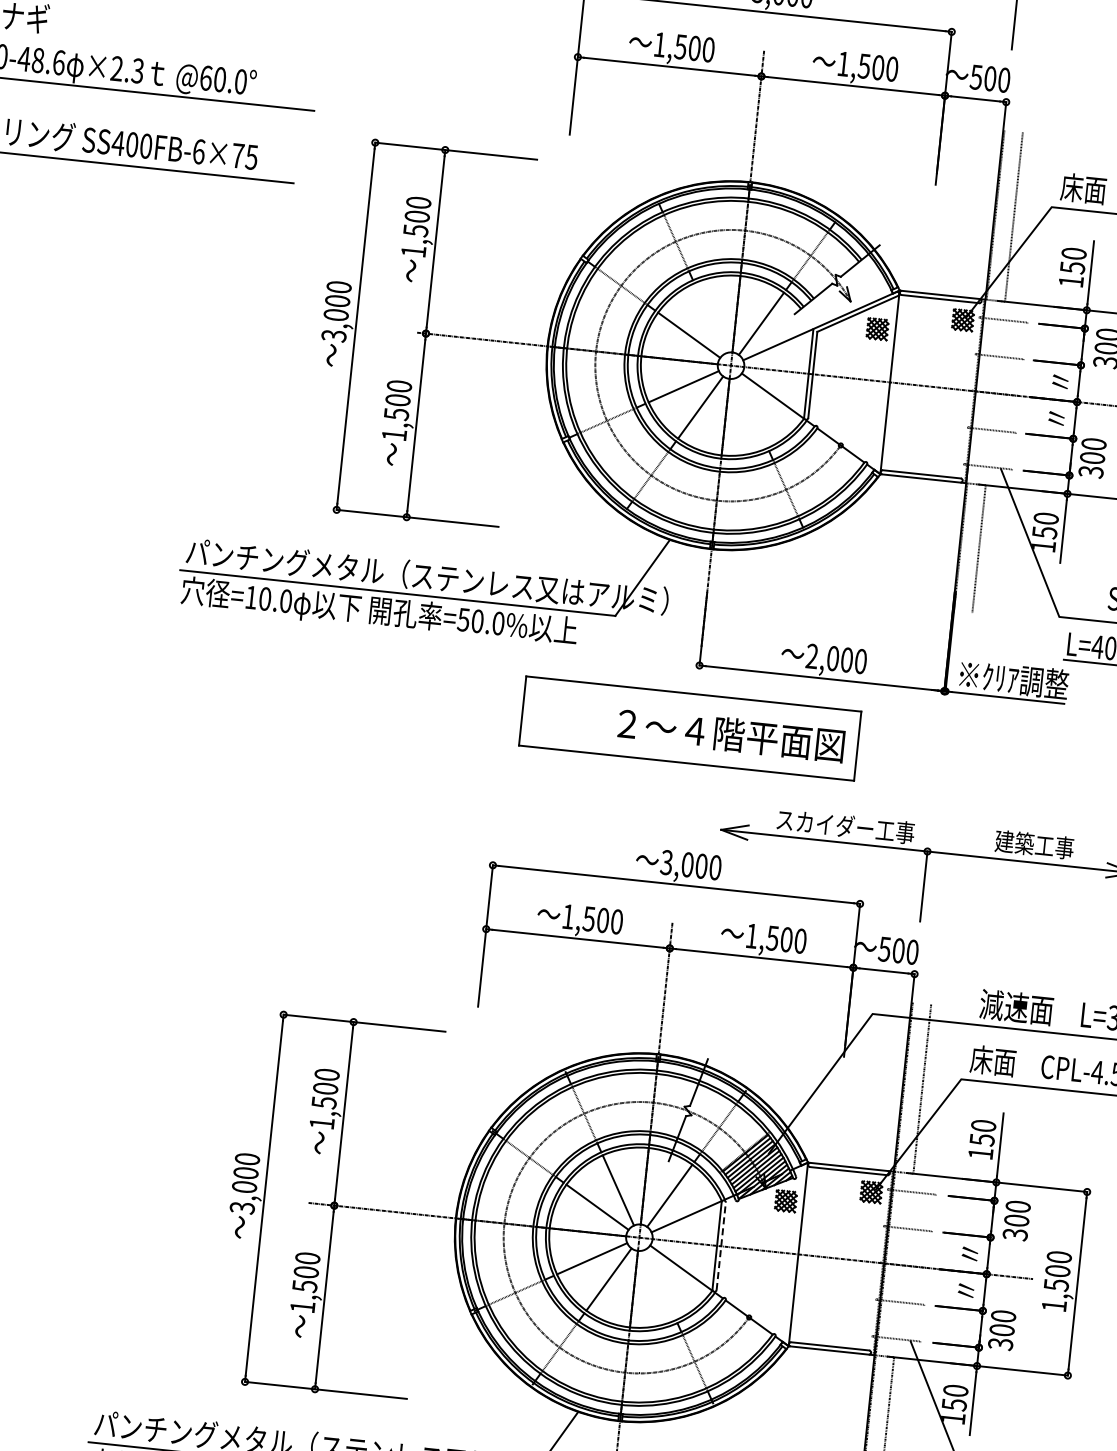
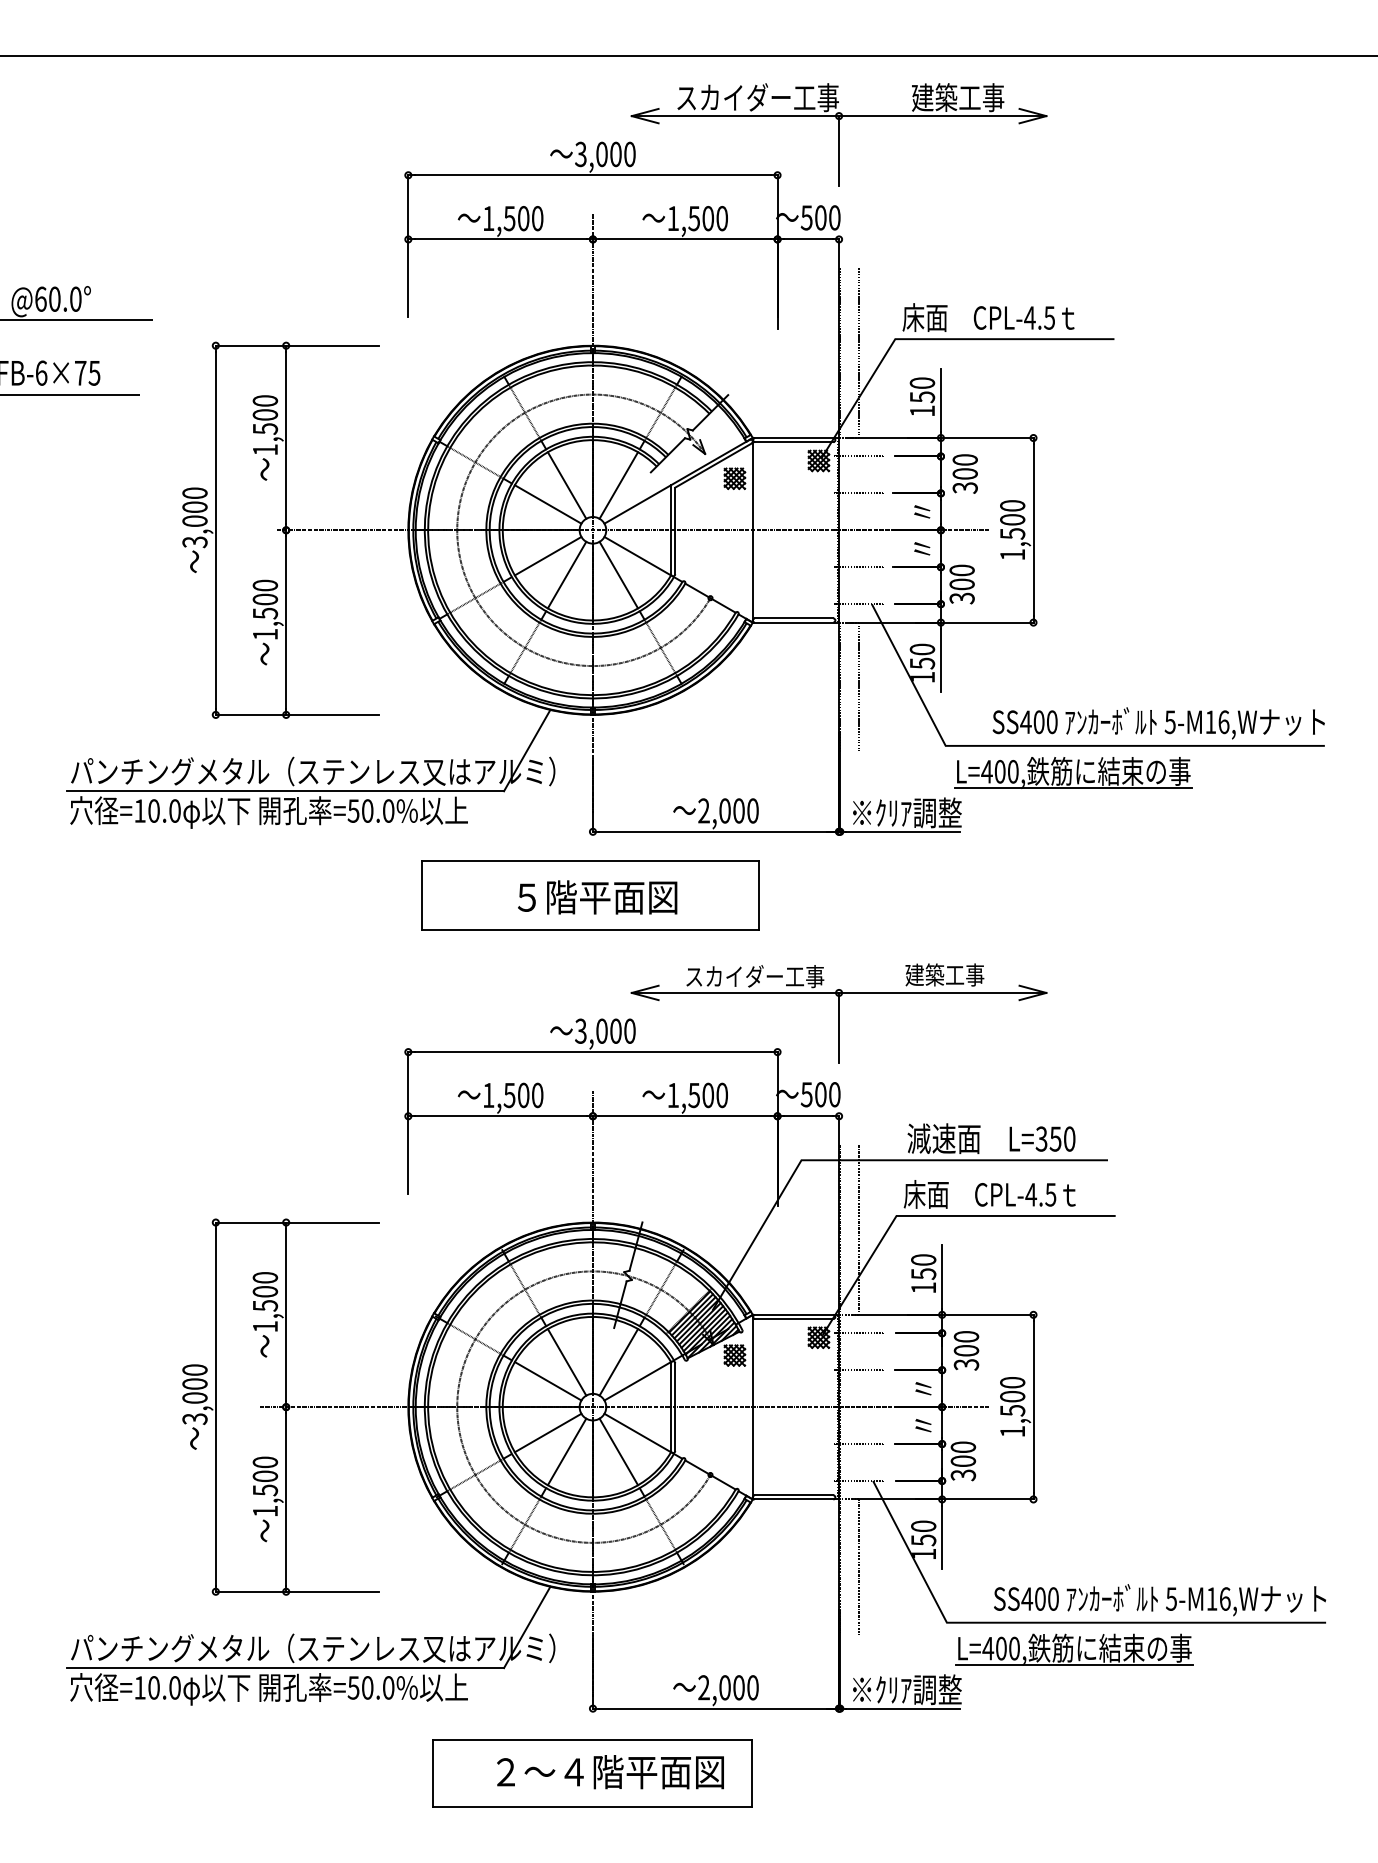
line: (709, 318) -> (566, 485), added
line: (751, 412) -> (618, 574), added
text: (731, 734) -> (631, 897), ２～４階平面図 -> ５階平面図
line: (721, 1246) -> (675, 1407), dashed -> solid
line: (660, 1284) -> (618, 1451), added

